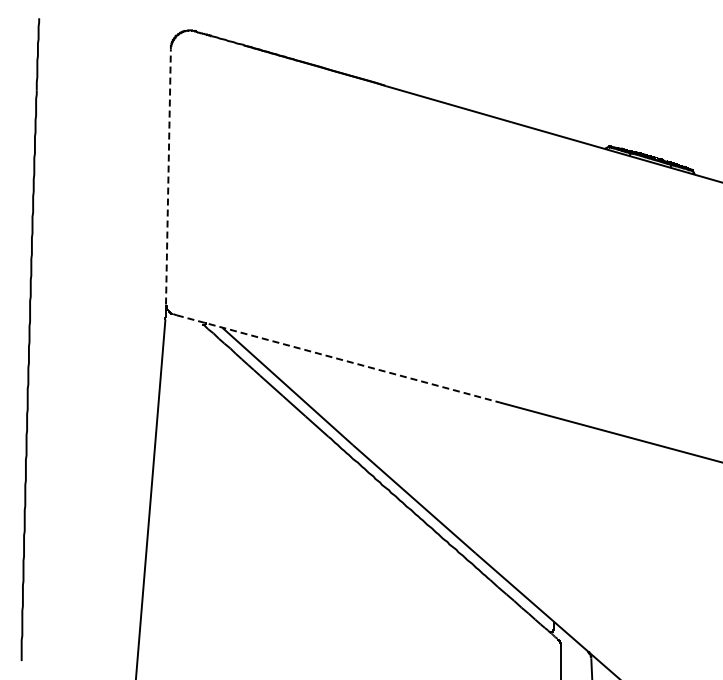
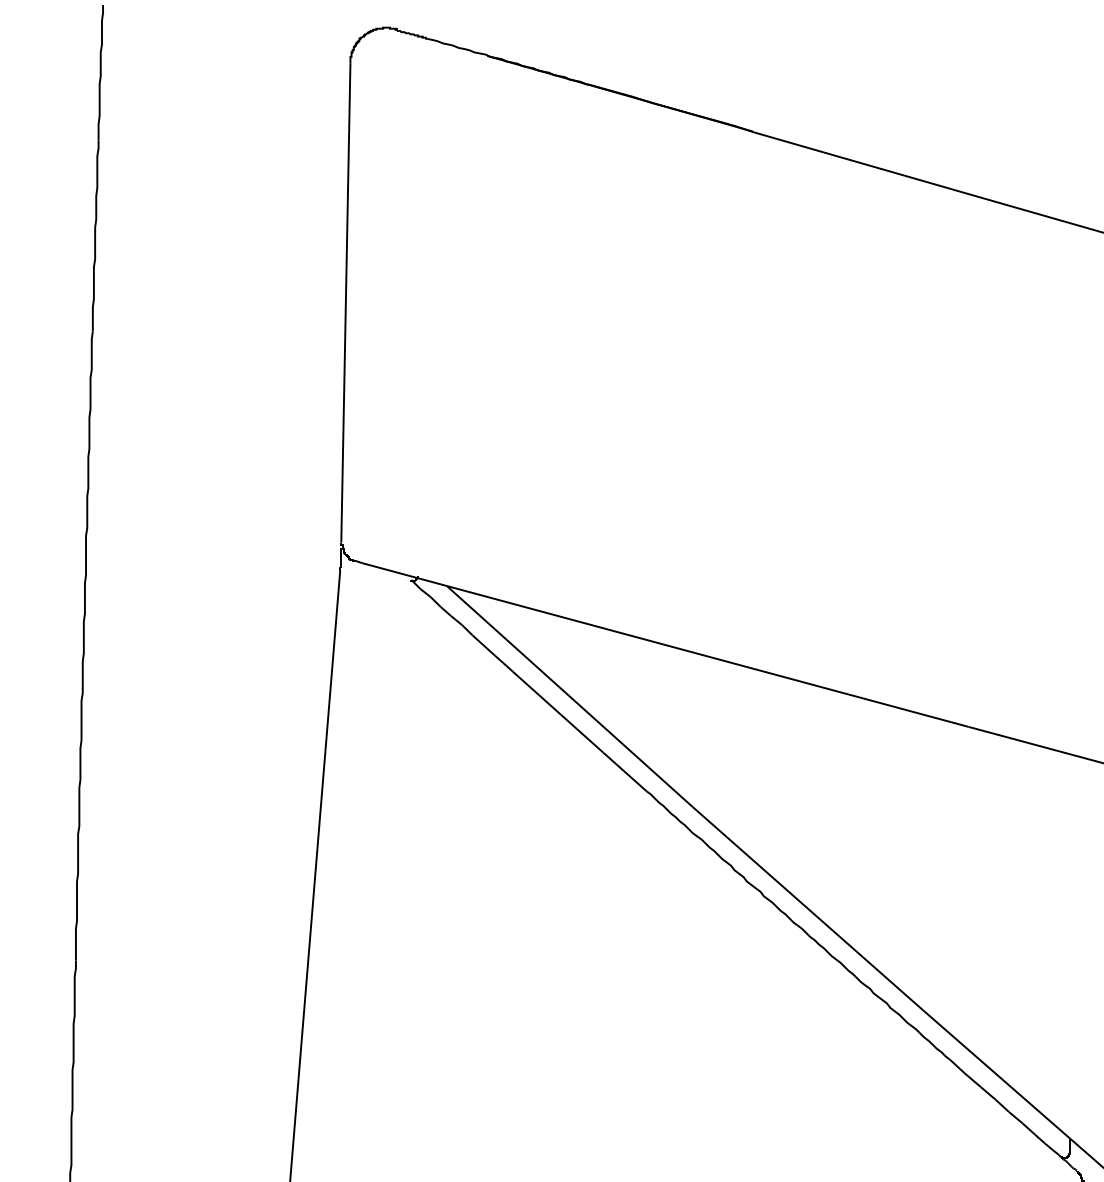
line: (168, 177) -> (345, 304), dashed -> solid
line: (338, 359) -> (665, 645), dashed -> solid

